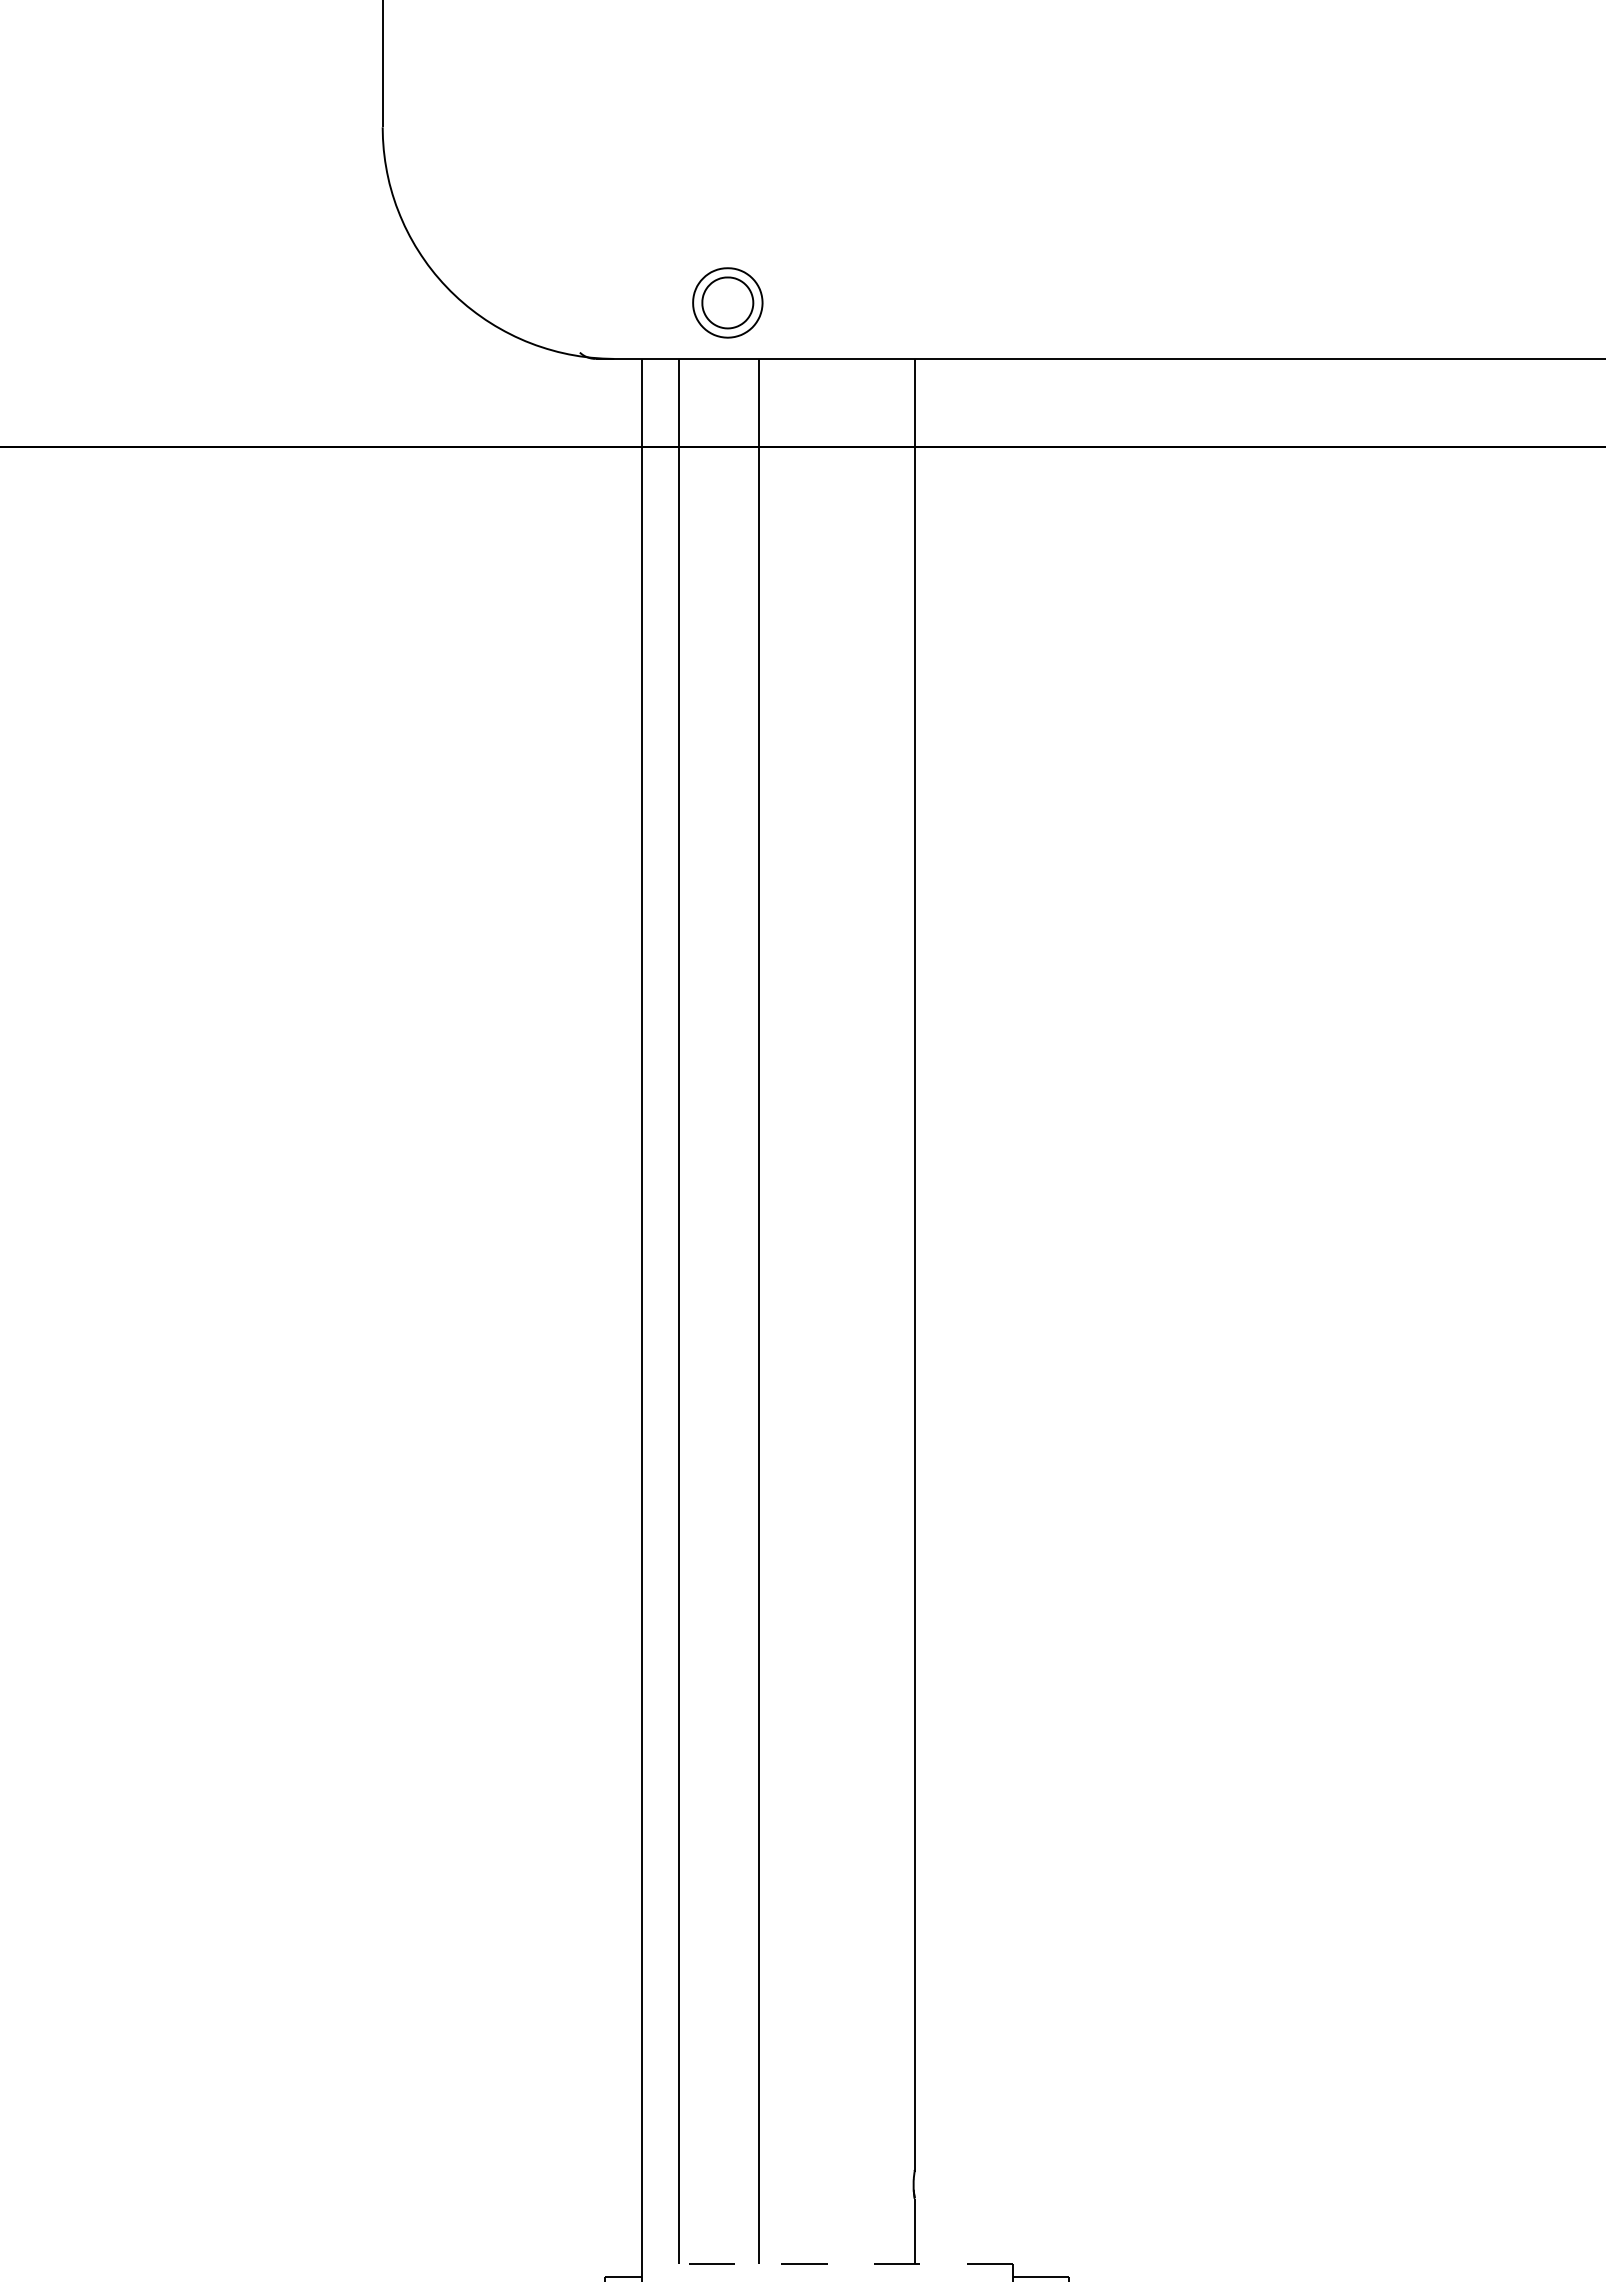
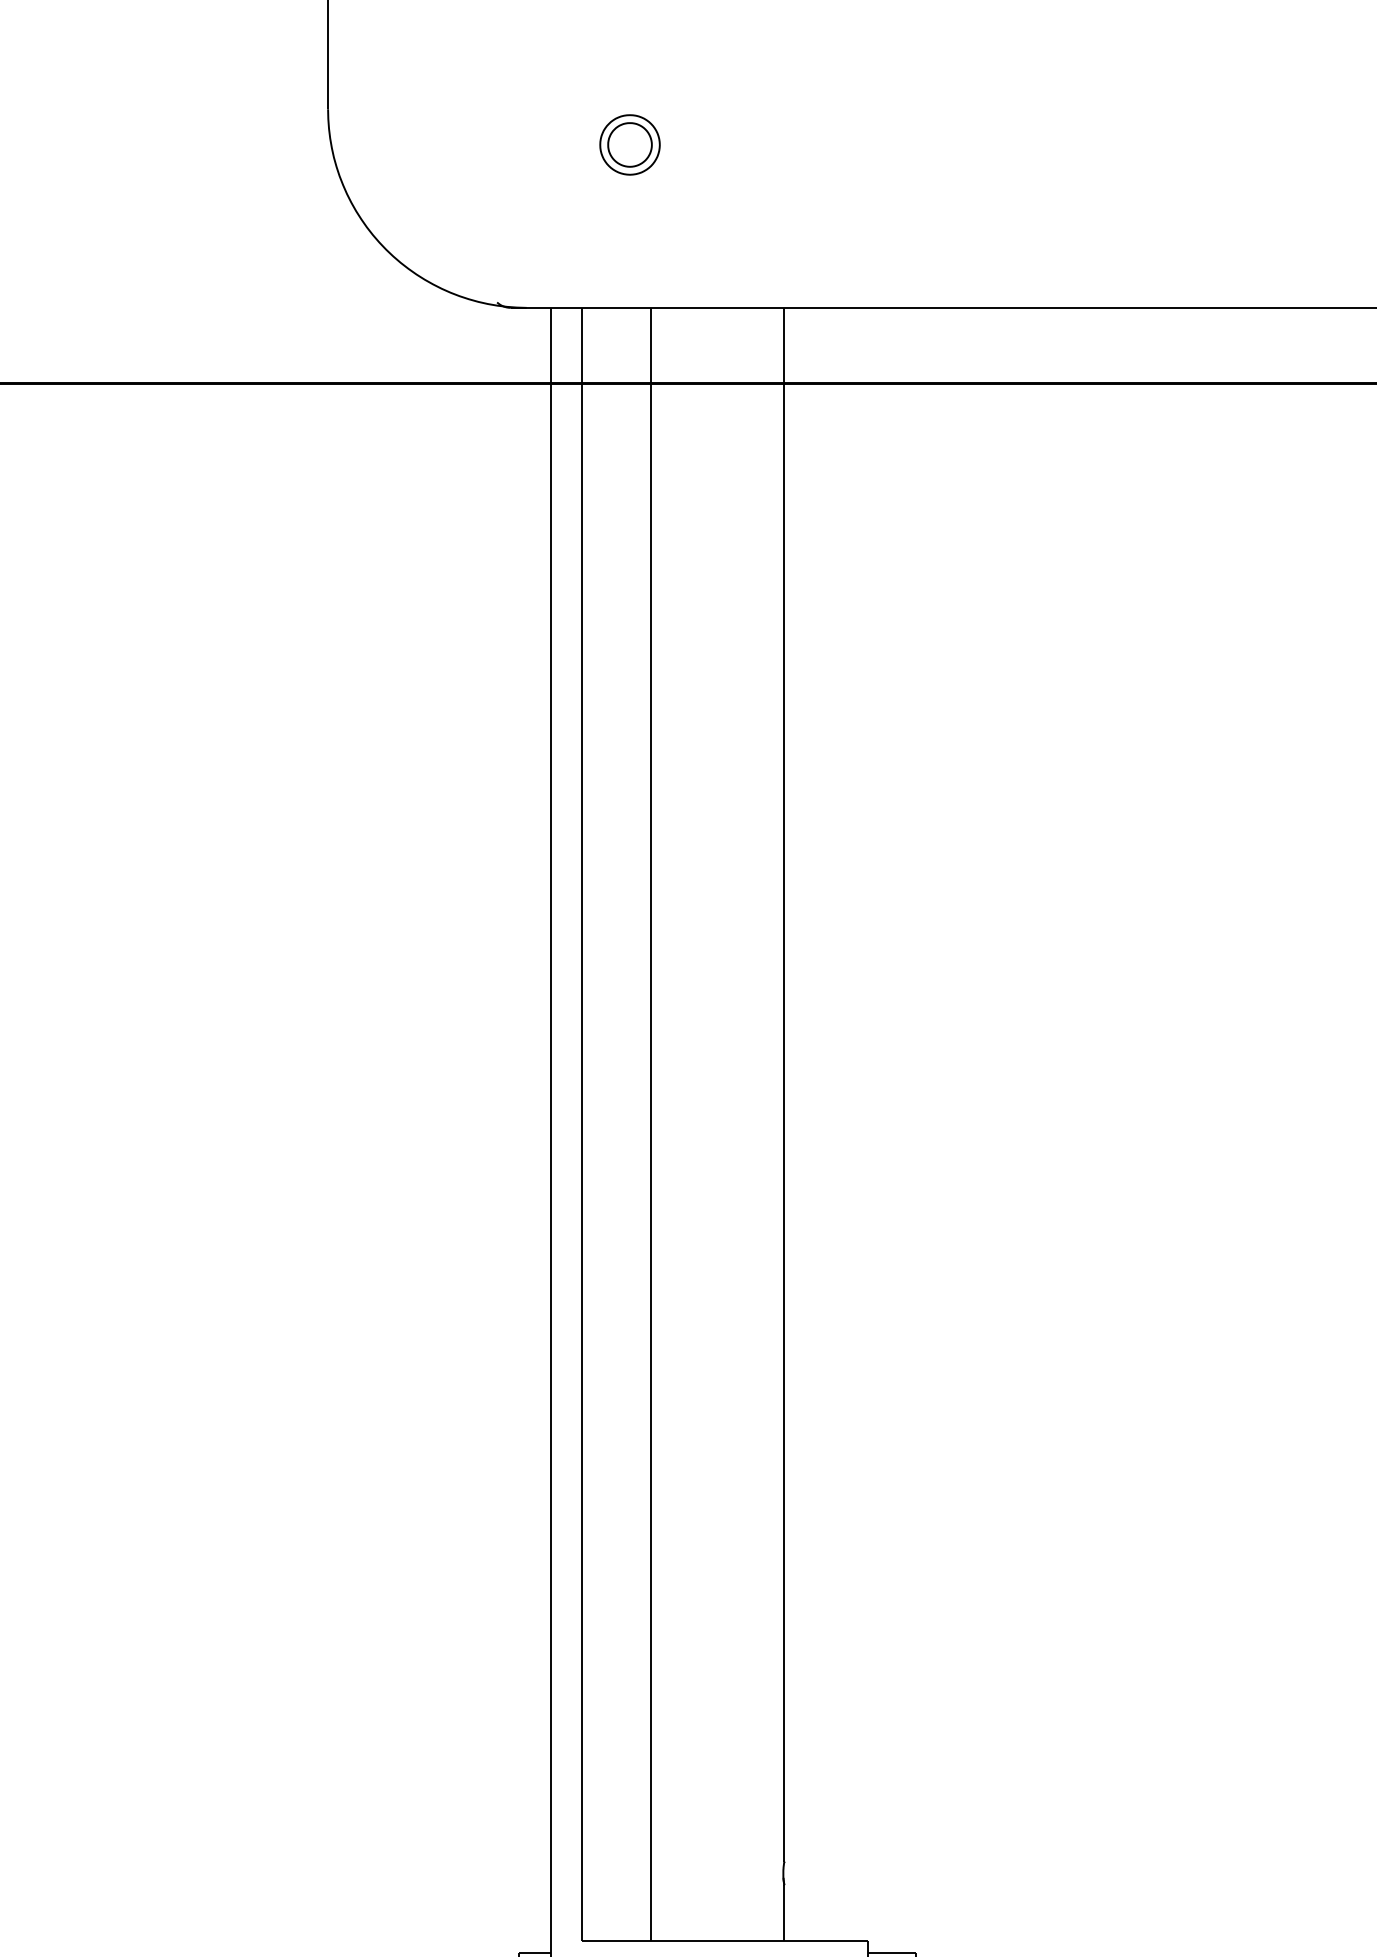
part: (727, 302) -> (629, 144), moved
line: (846, 2263) -> (725, 1941), dashed -> solid

